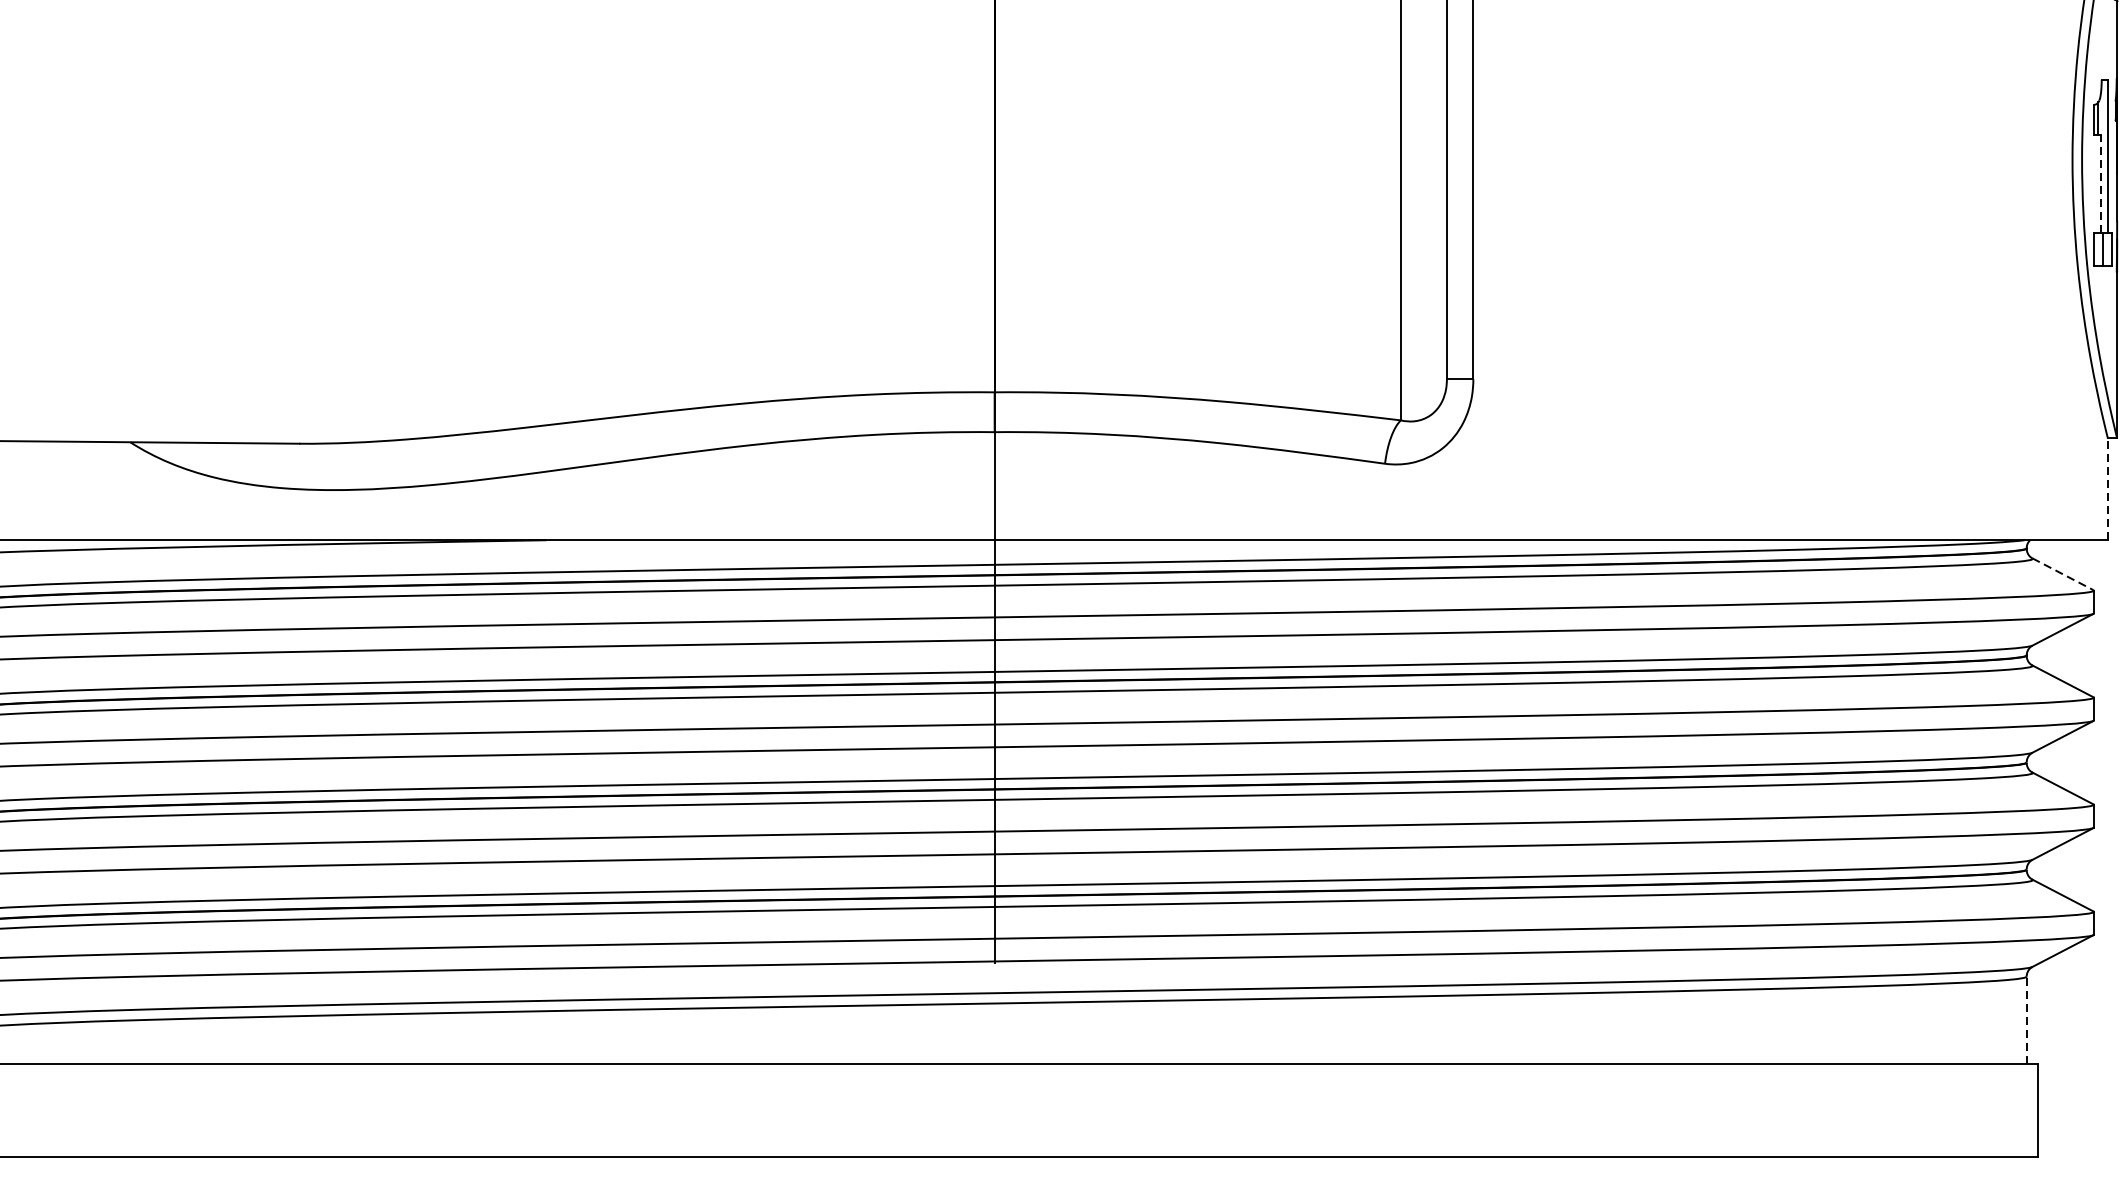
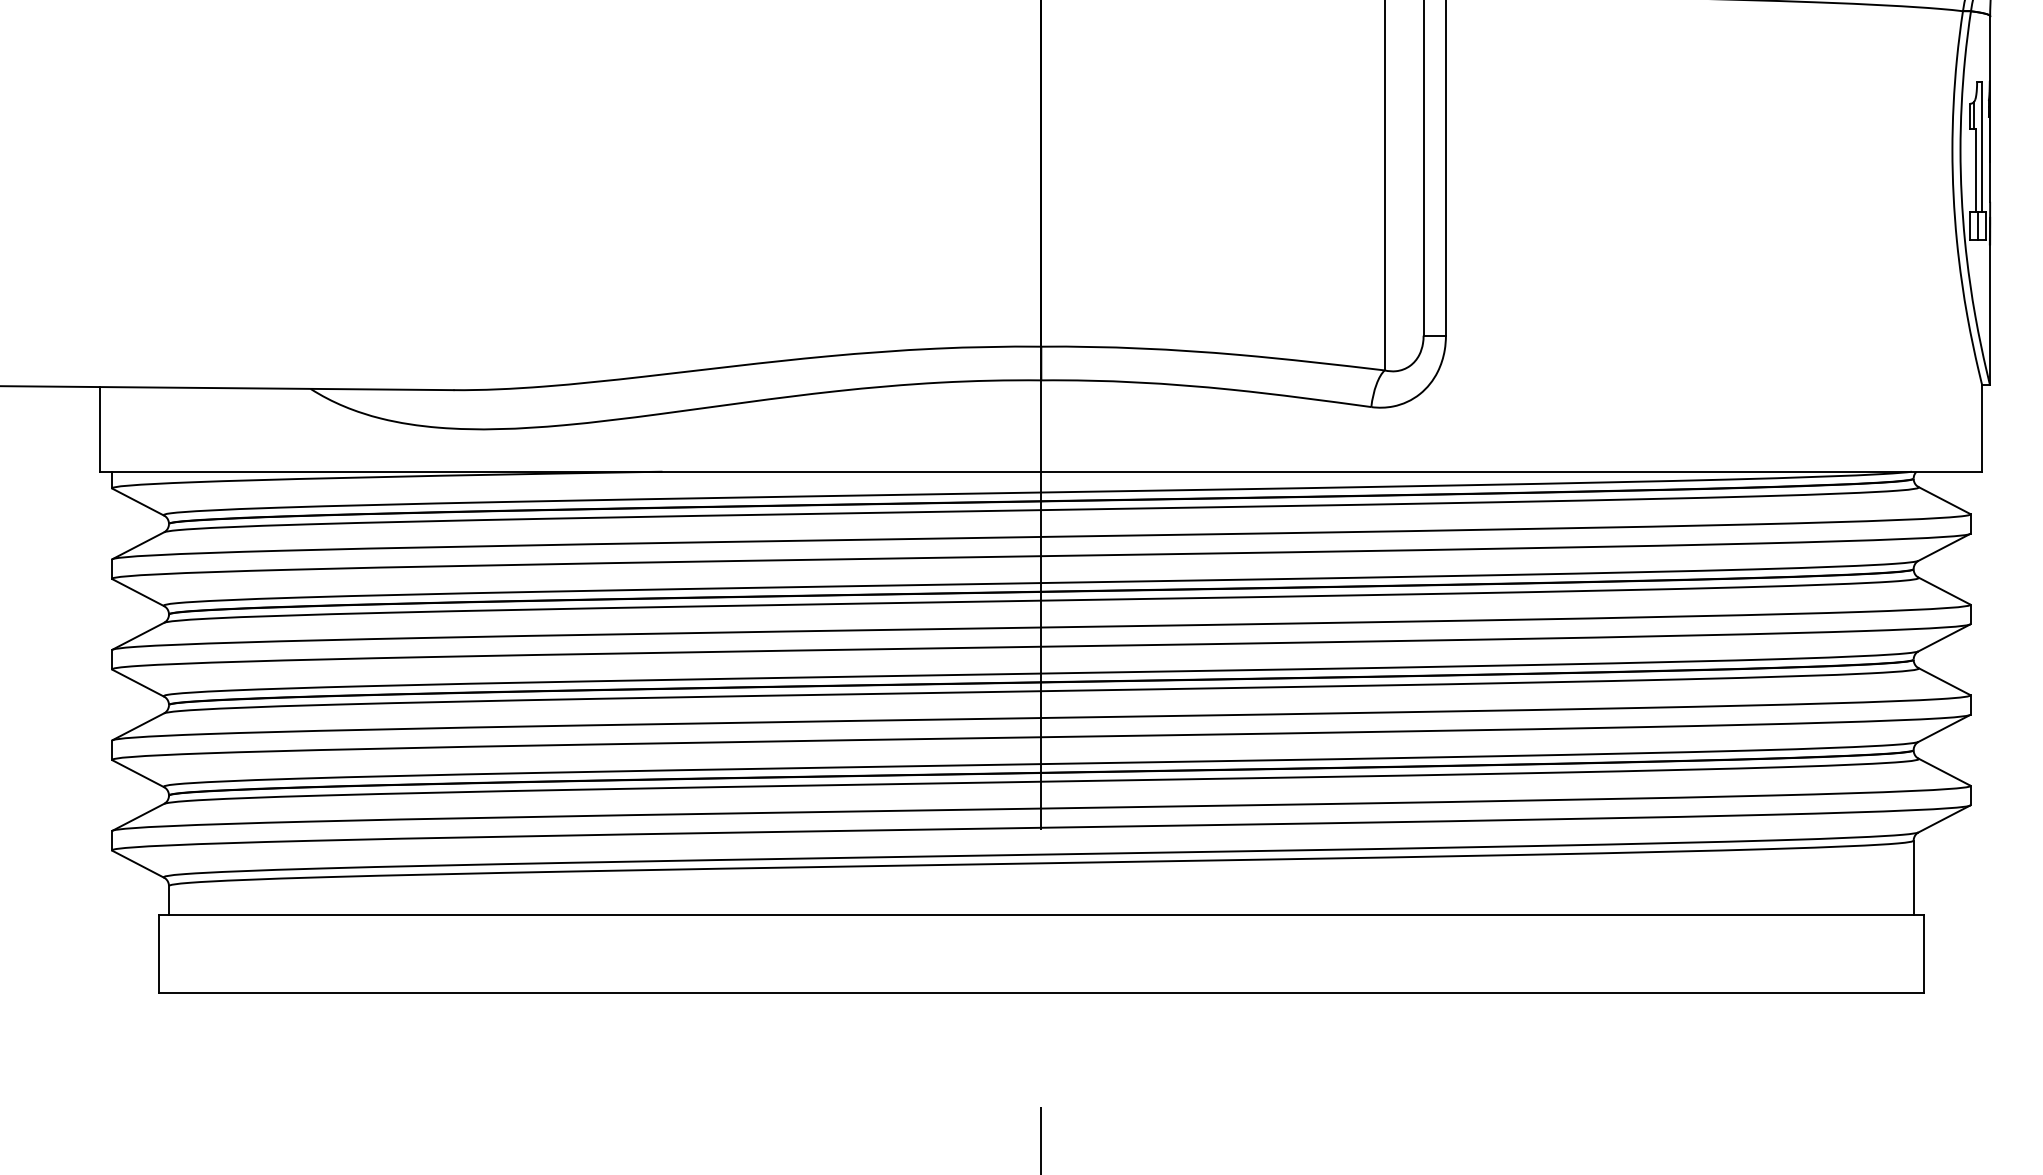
line: (2100, 183) -> (1976, 170), dashed -> solid
line: (2108, 489) -> (1982, 428), dashed -> solid
line: (2063, 574) -> (1944, 500), dashed -> solid
line: (2026, 1020) -> (1913, 877), dashed -> solid

